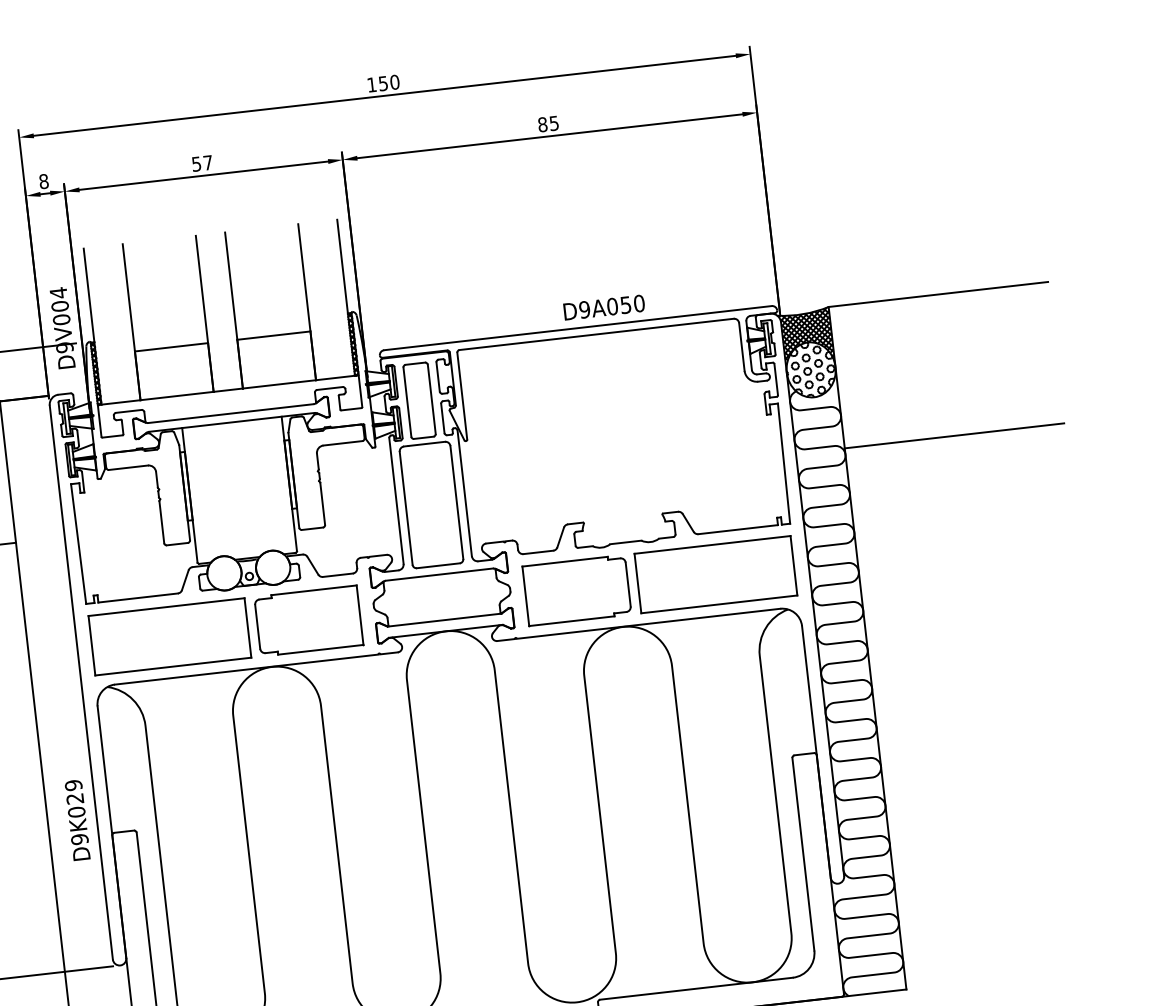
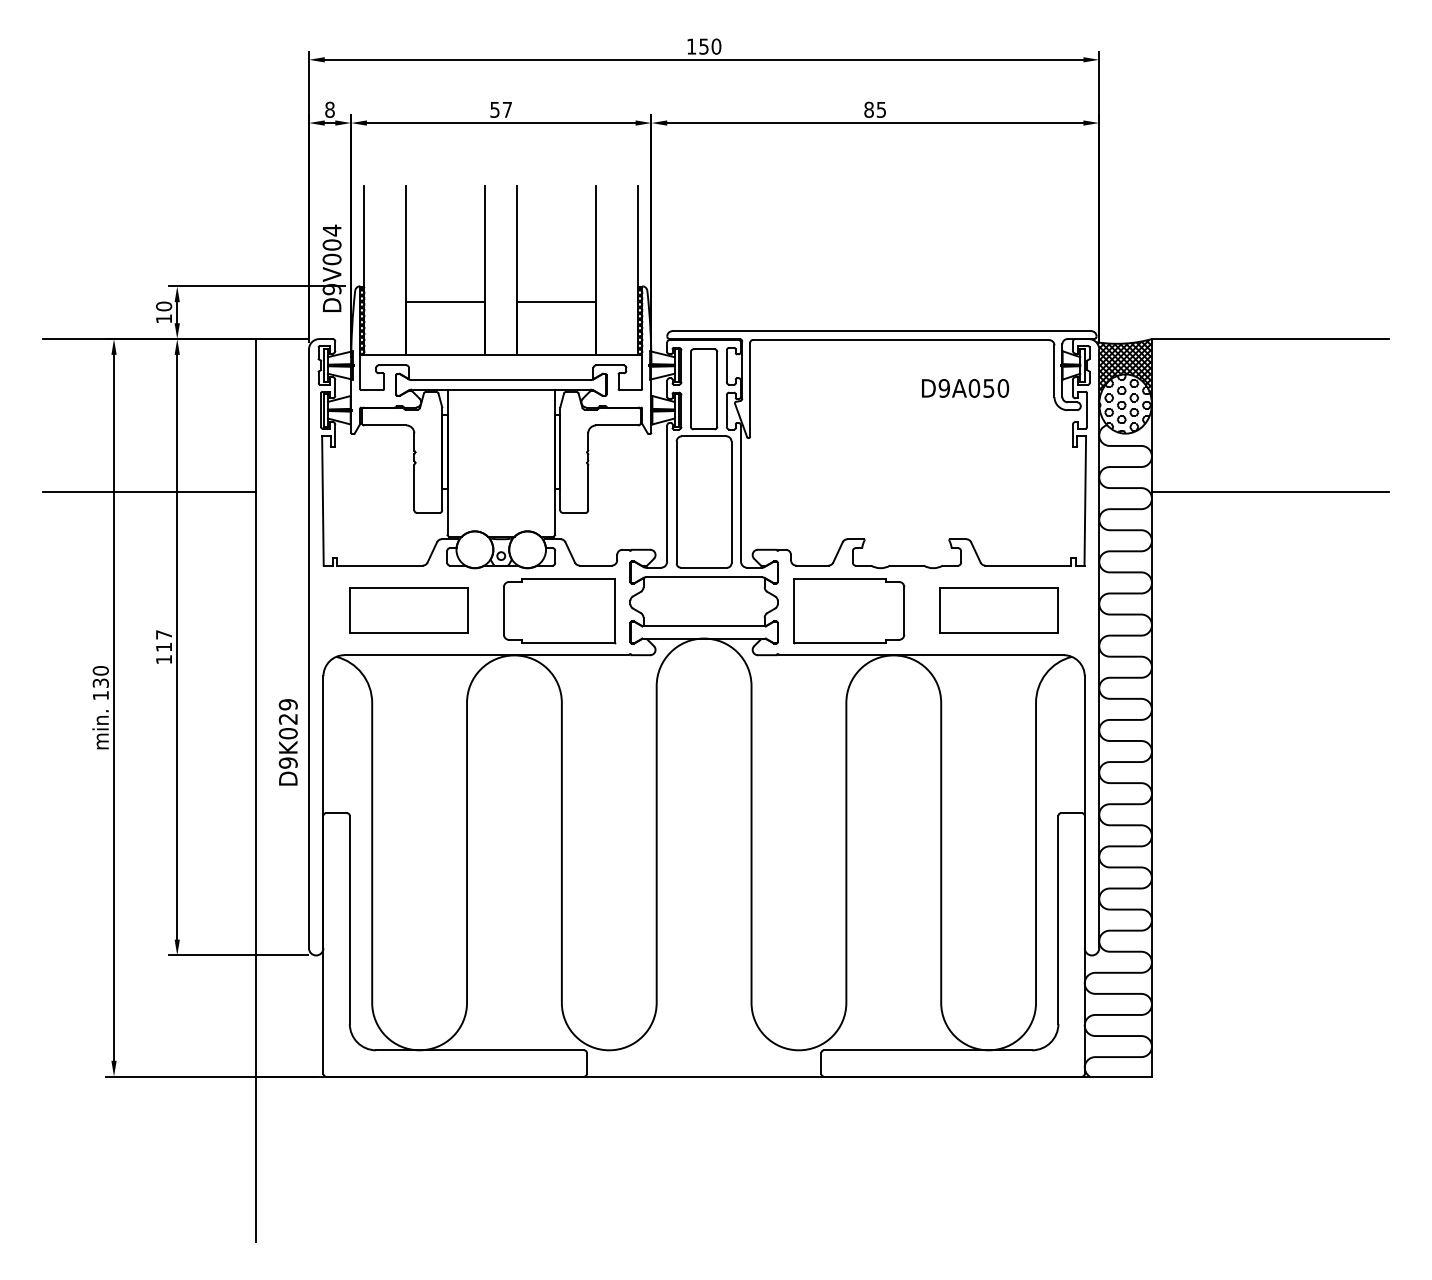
text: (604, 307) -> (965, 388), moved
part: (715, 574) -> (998, 610), size x0.7
part: (169, 636) -> (408, 610), size x0.7
text: (76, 820) -> (287, 742), moved

